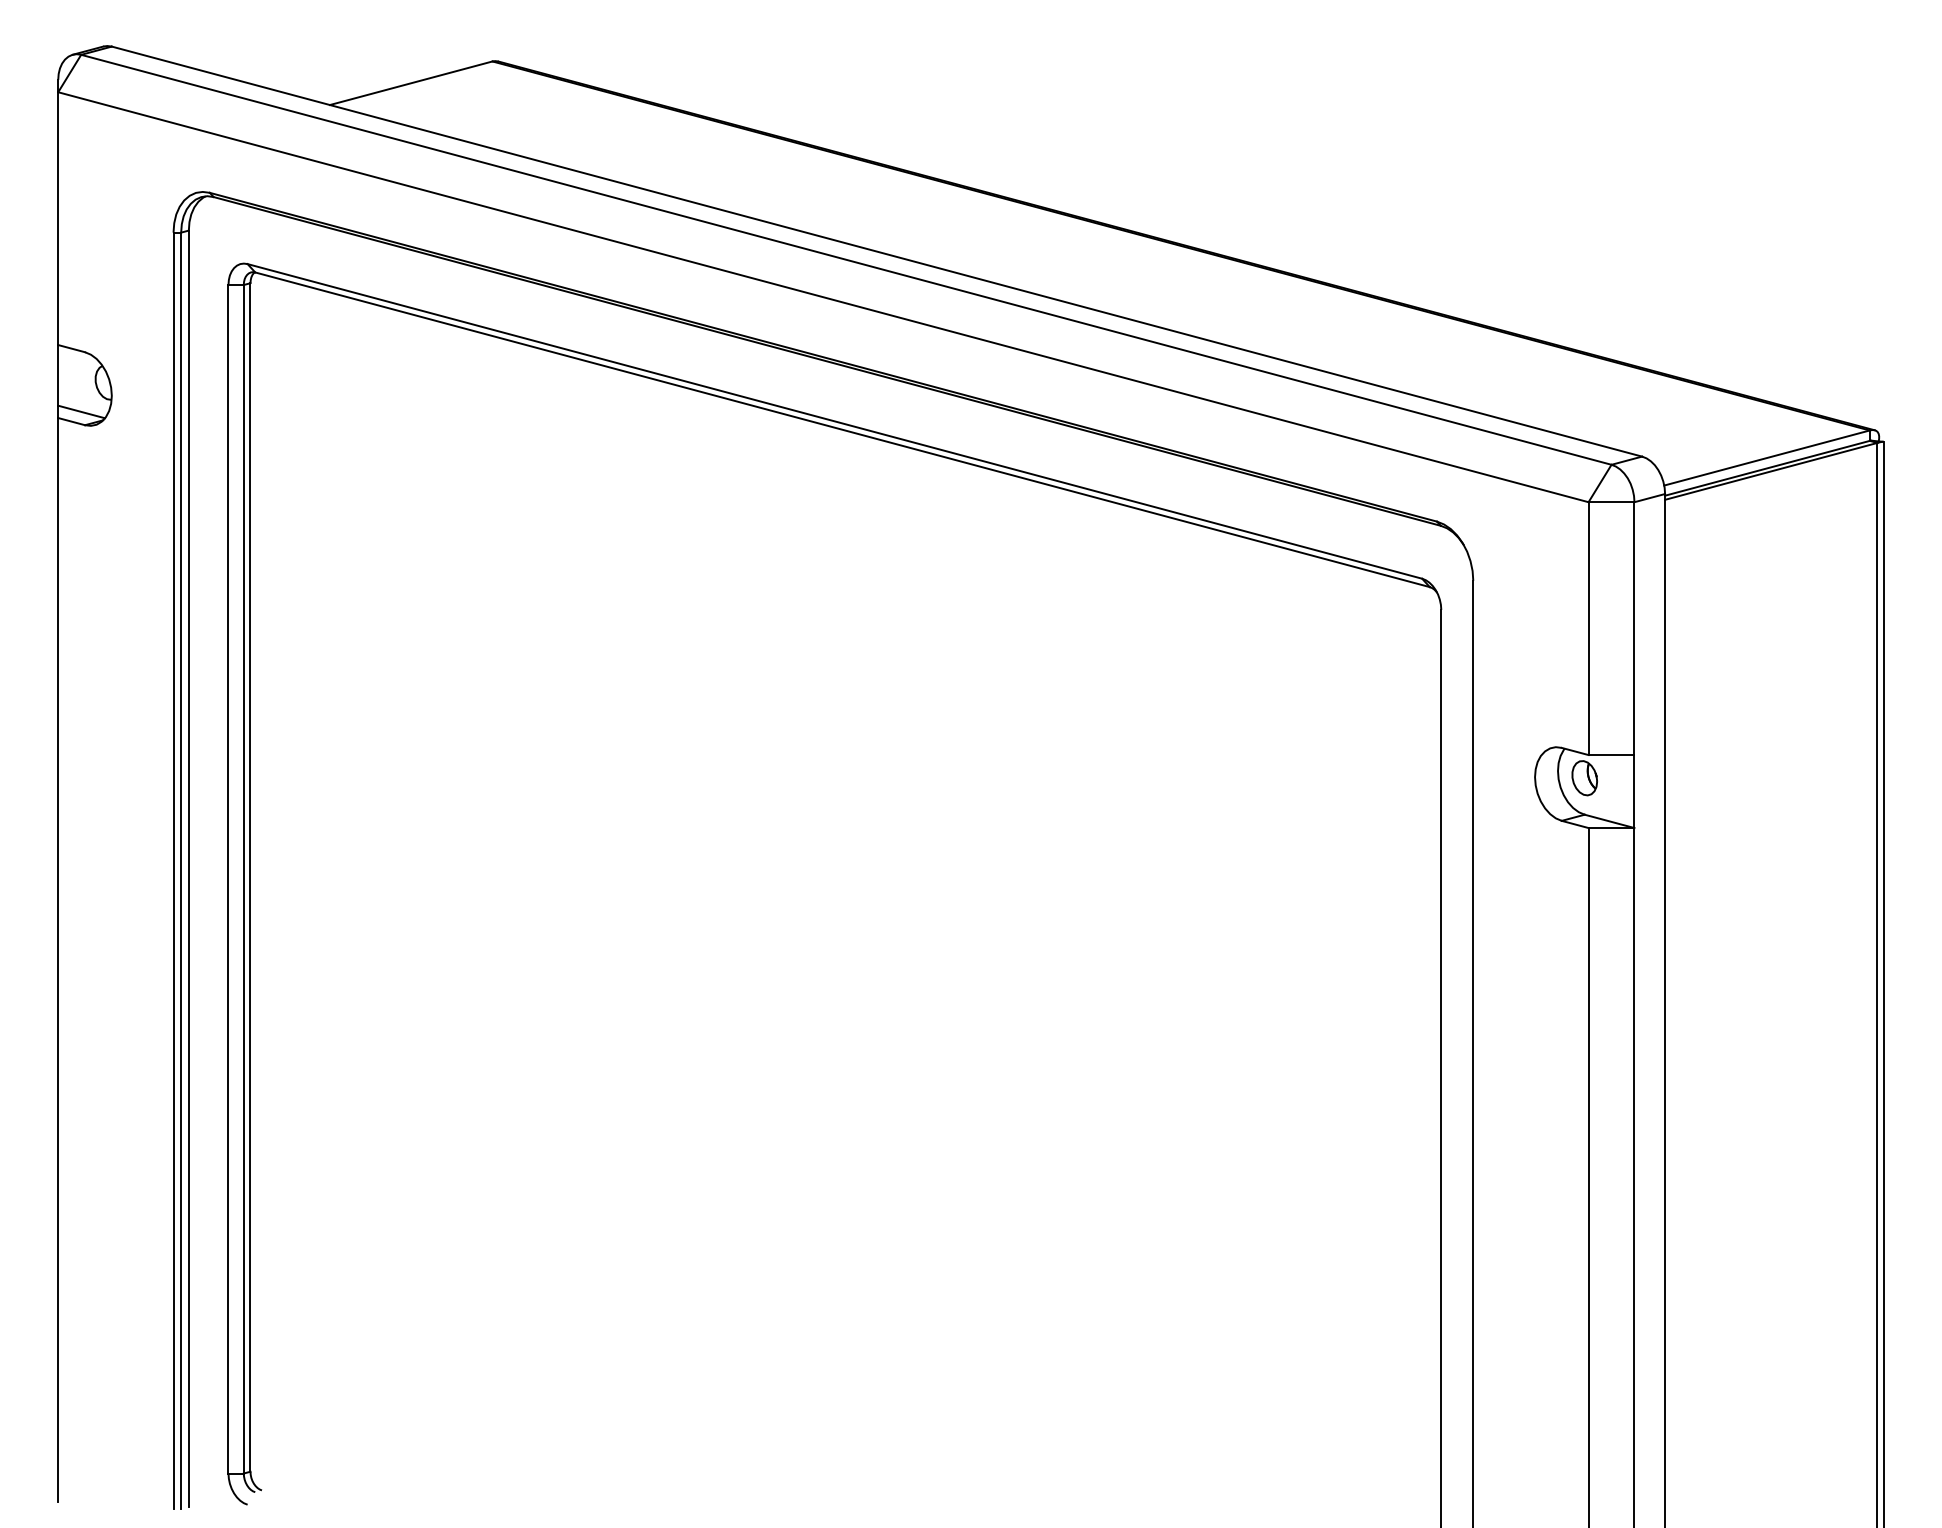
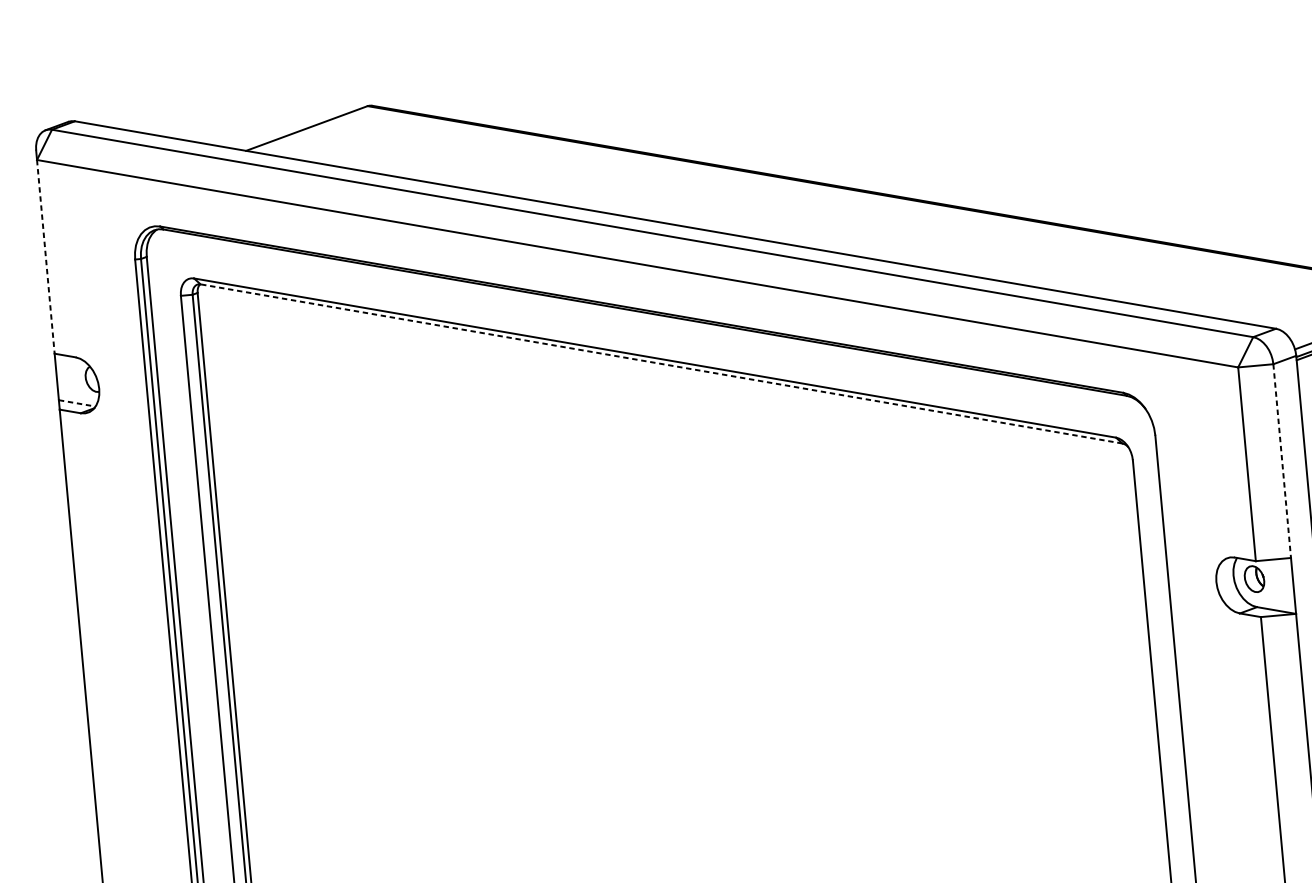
line: (58, 219) -> (46, 257), solid -> dashed
line: (82, 412) -> (77, 403), solid -> dashed
line: (842, 429) -> (661, 363), solid -> dashed
line: (1634, 629) -> (1282, 461), solid -> dashed

